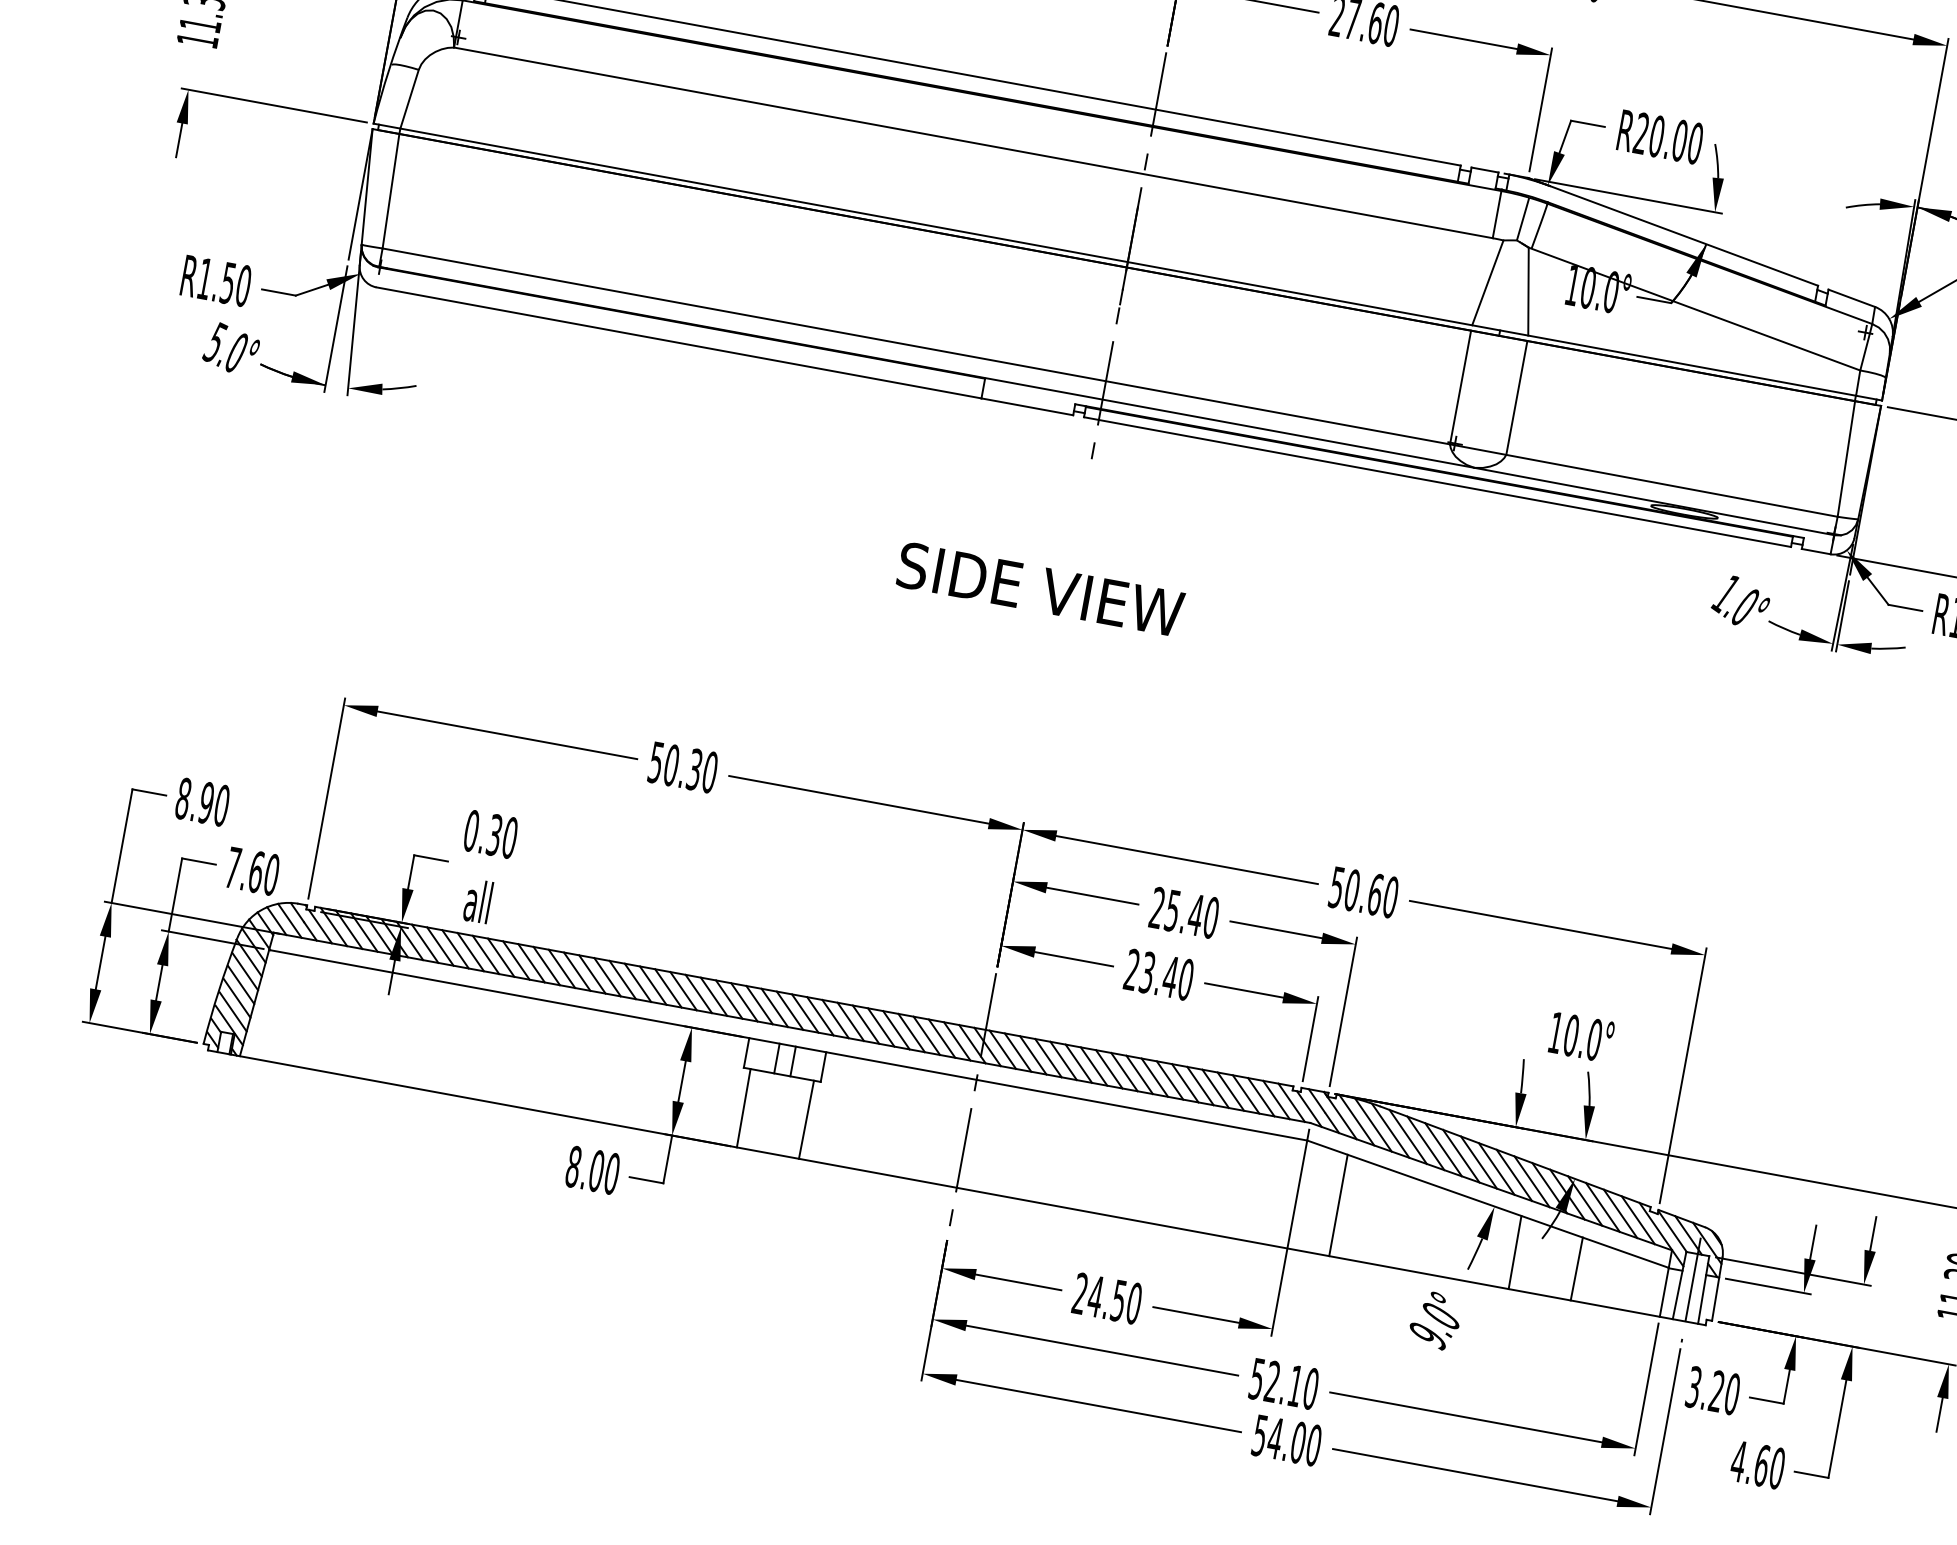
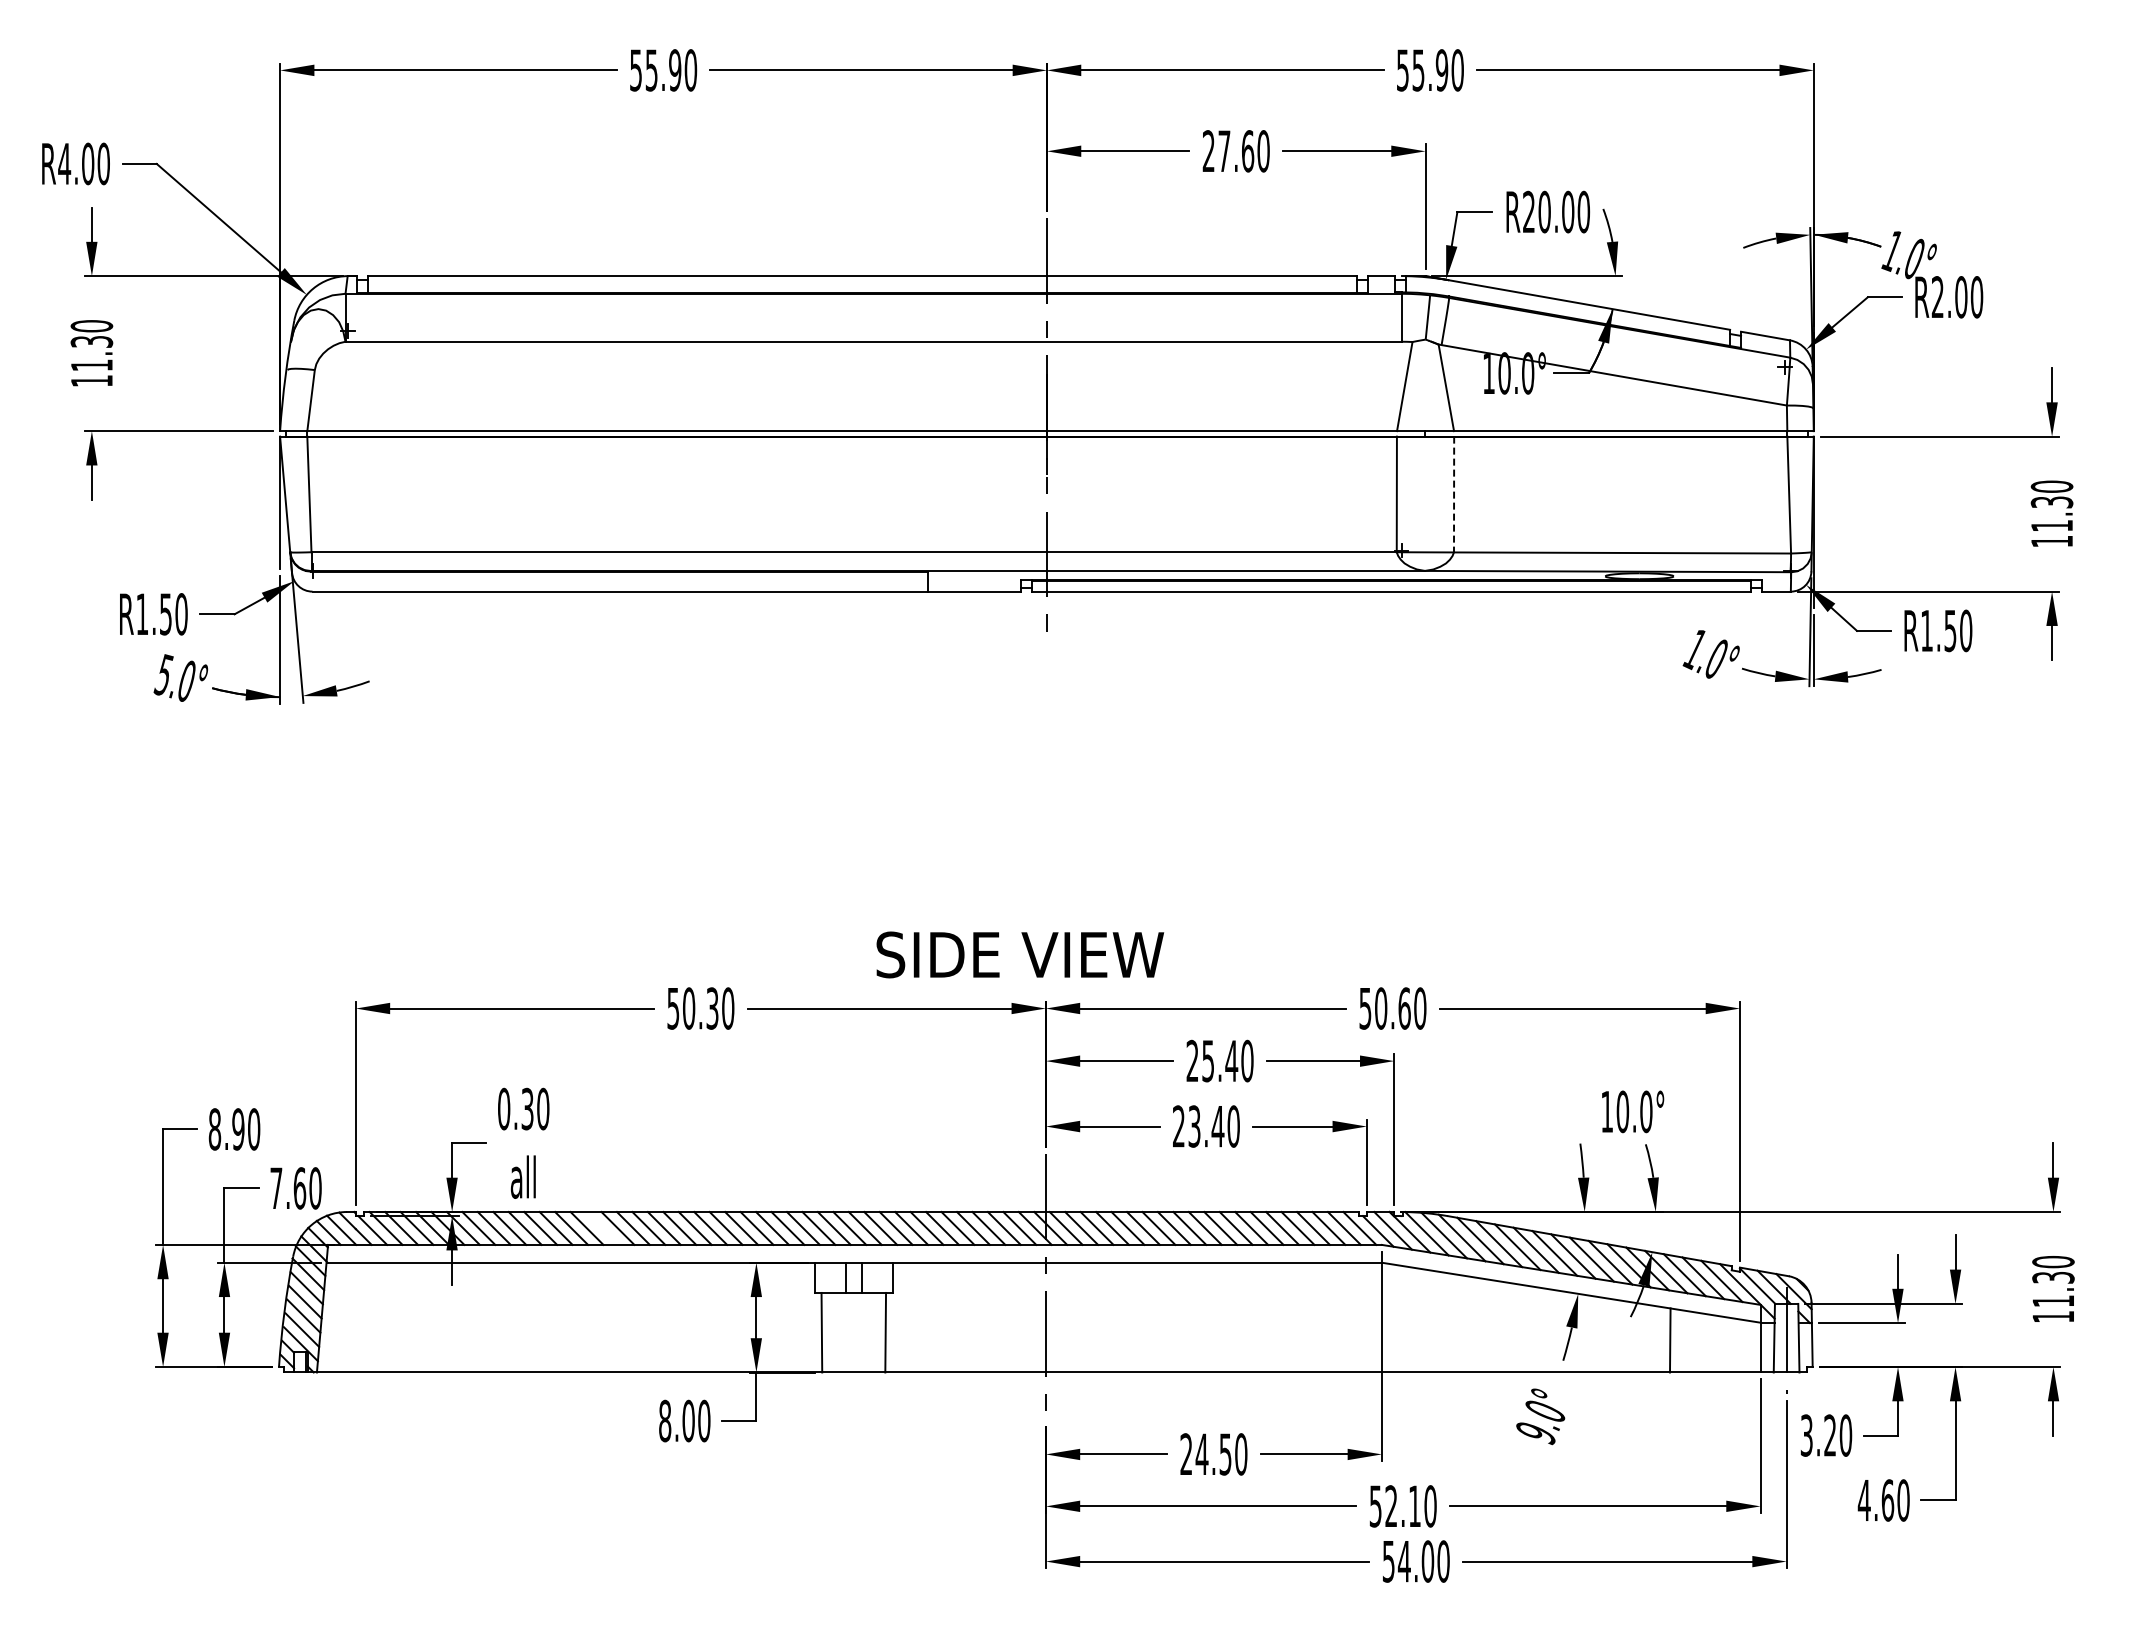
line: (1517, 397) -> (1454, 494), solid -> dashed
text: (1040, 589) -> (1020, 954), moved
line: (546, 965) -> (602, 1227), removed
line: (1338, 1205) -> (1424, 1320), removed
line: (1514, 1252) -> (1606, 1335), removed

